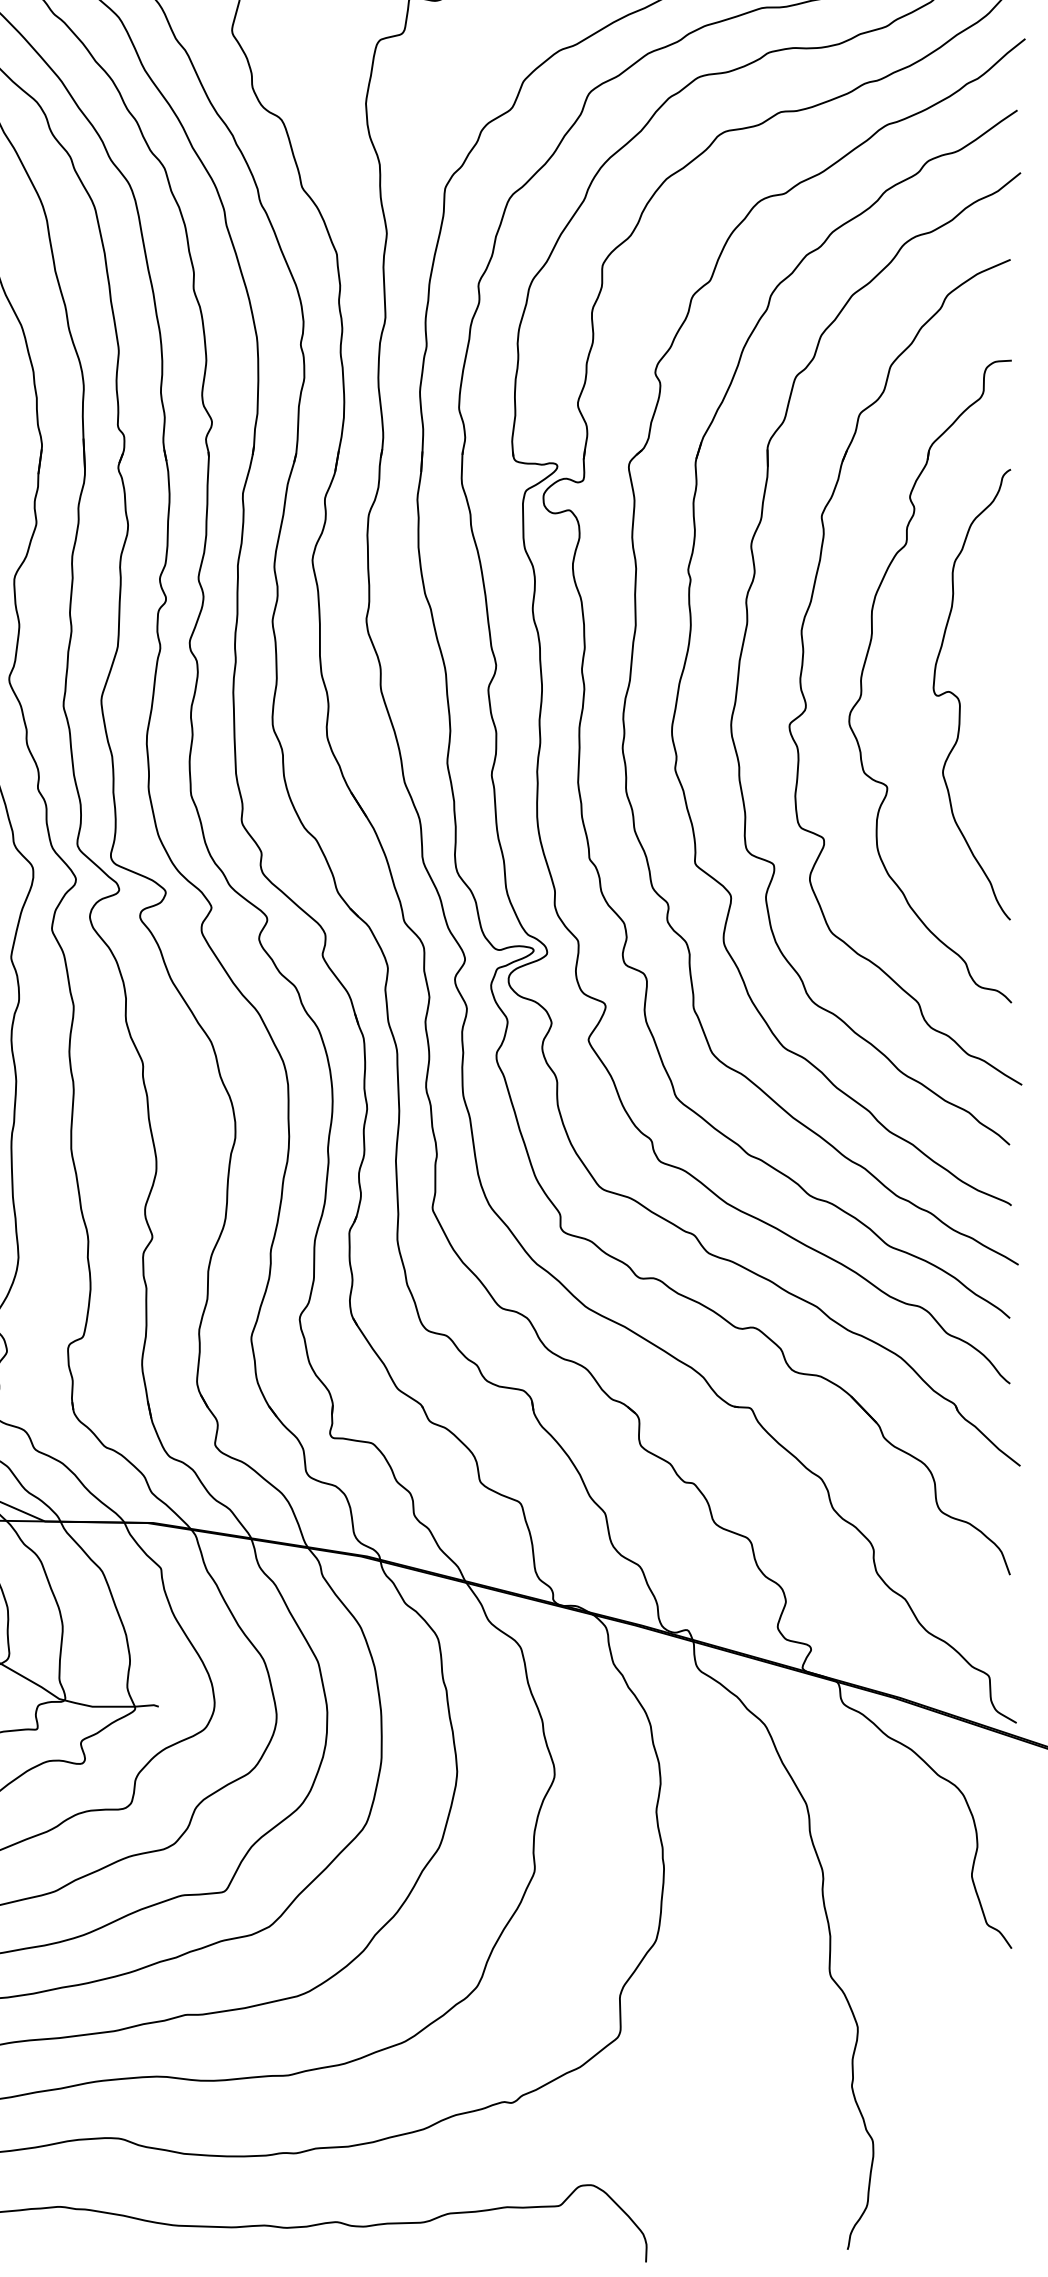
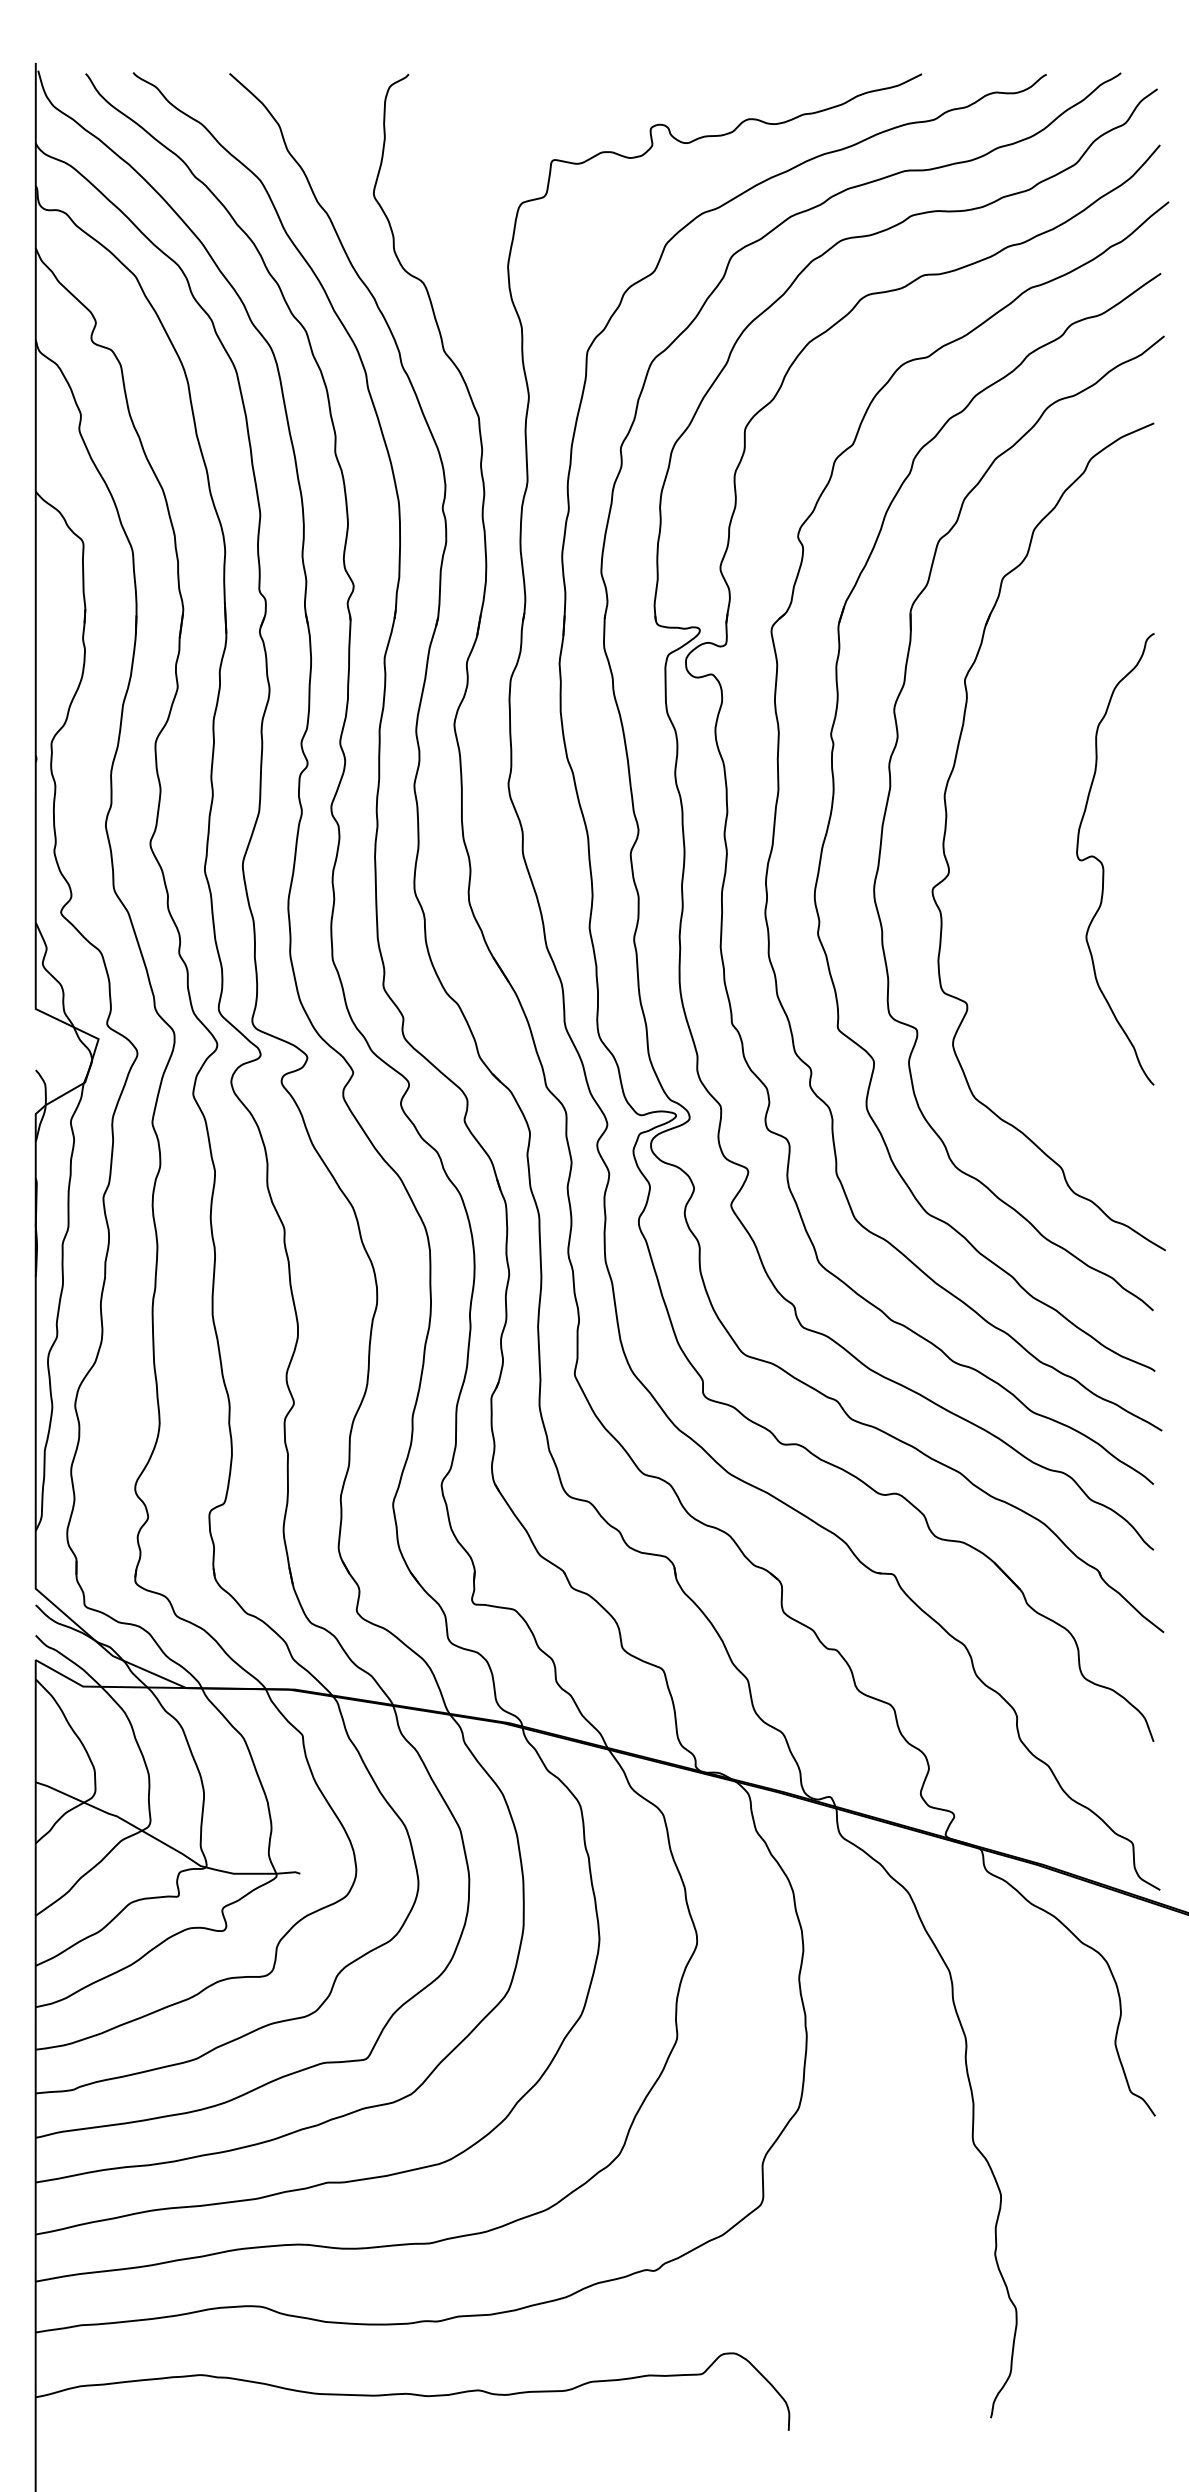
part: (865, 665) -> (1008, 830), removed

